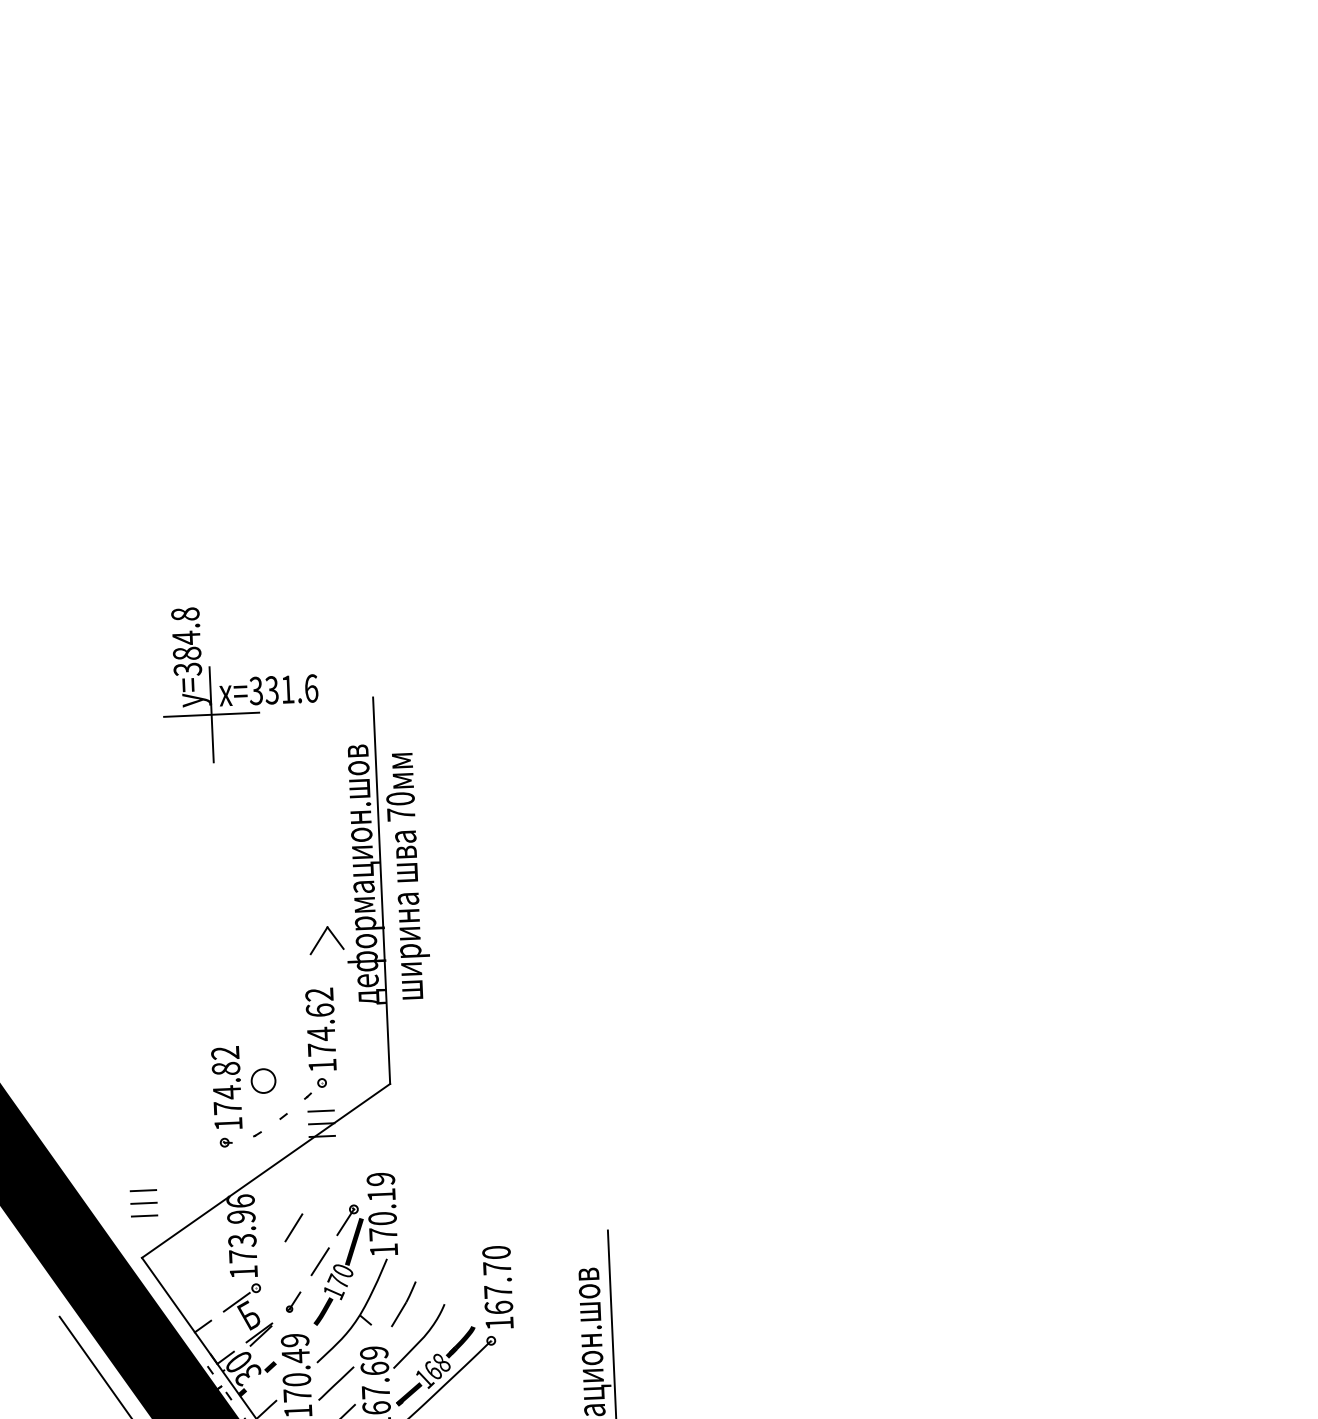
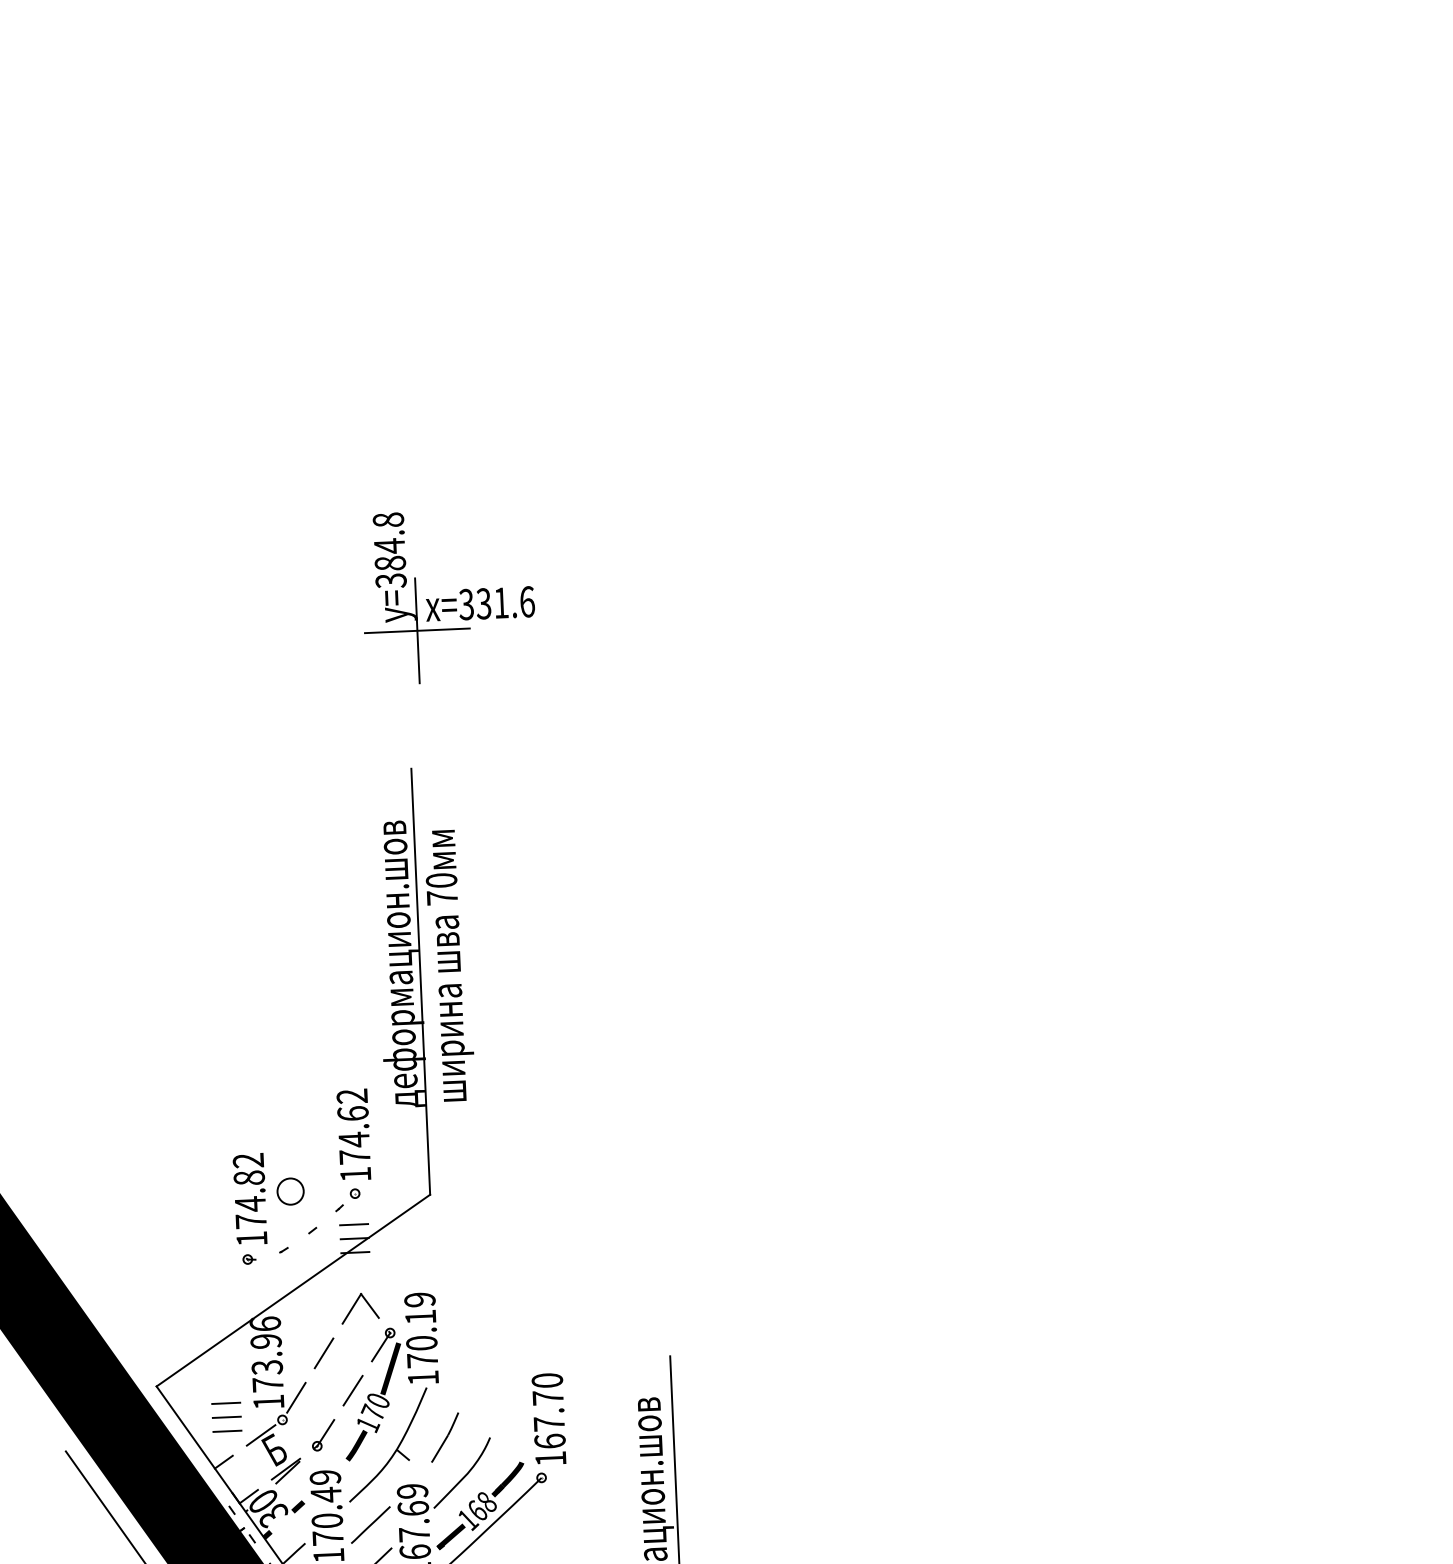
part: (240, 685) -> (449, 598), moved
part: (326, 940) -> (360, 1308), moved
part: (143, 1202) -> (226, 1416), moved
line: (268, 1267) -> (296, 1397), added
part: (293, 1302) -> (323, 1435), size x1.43

